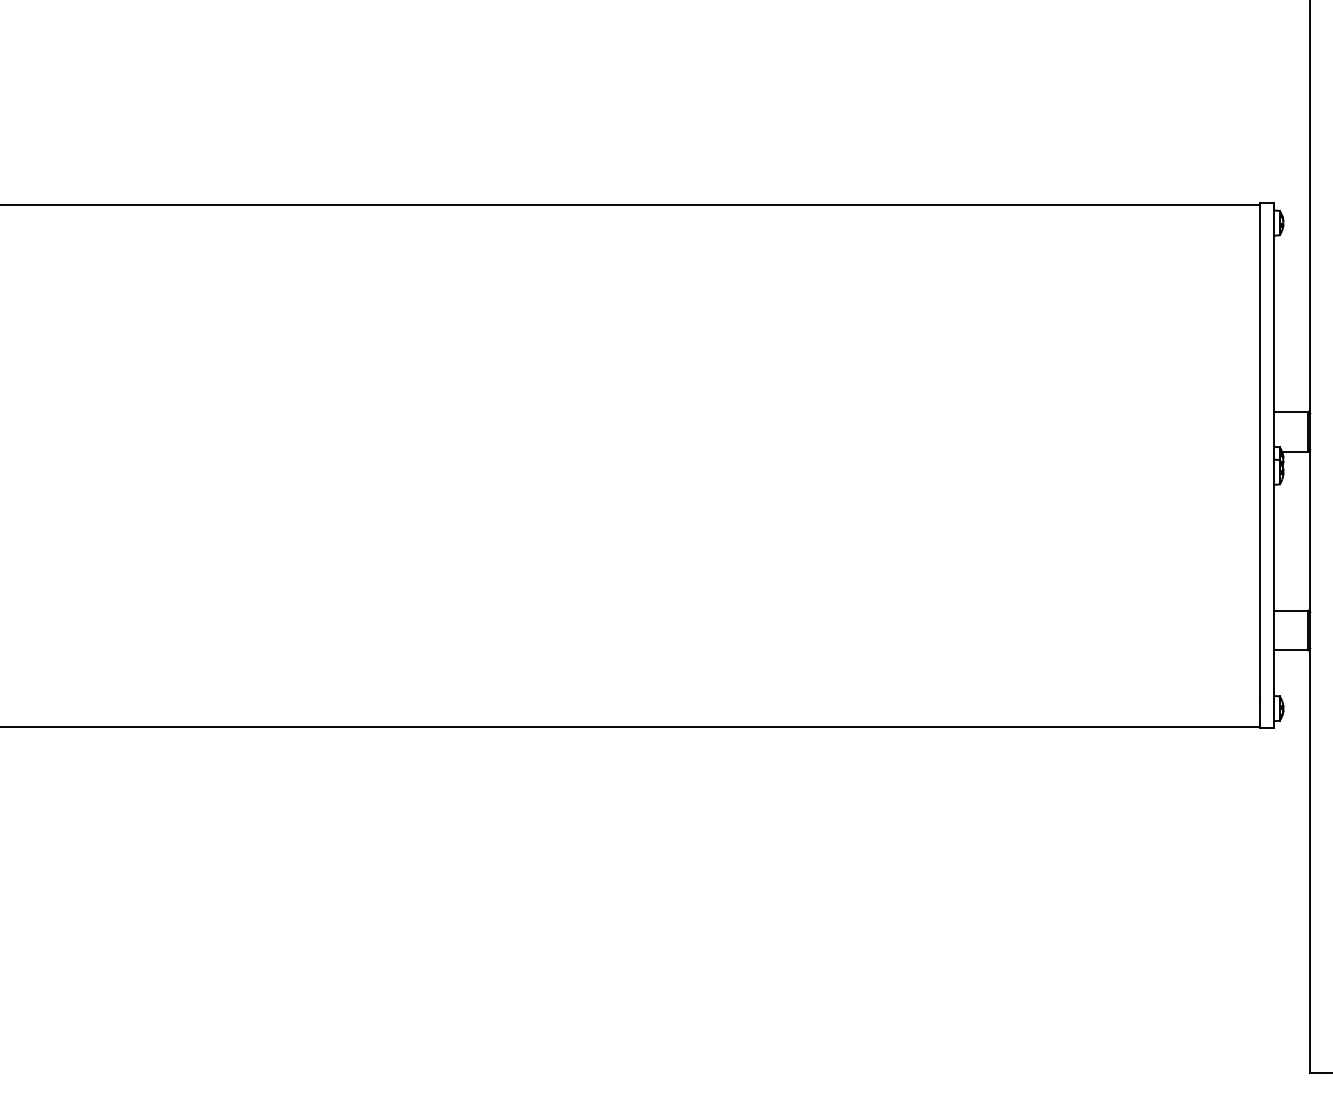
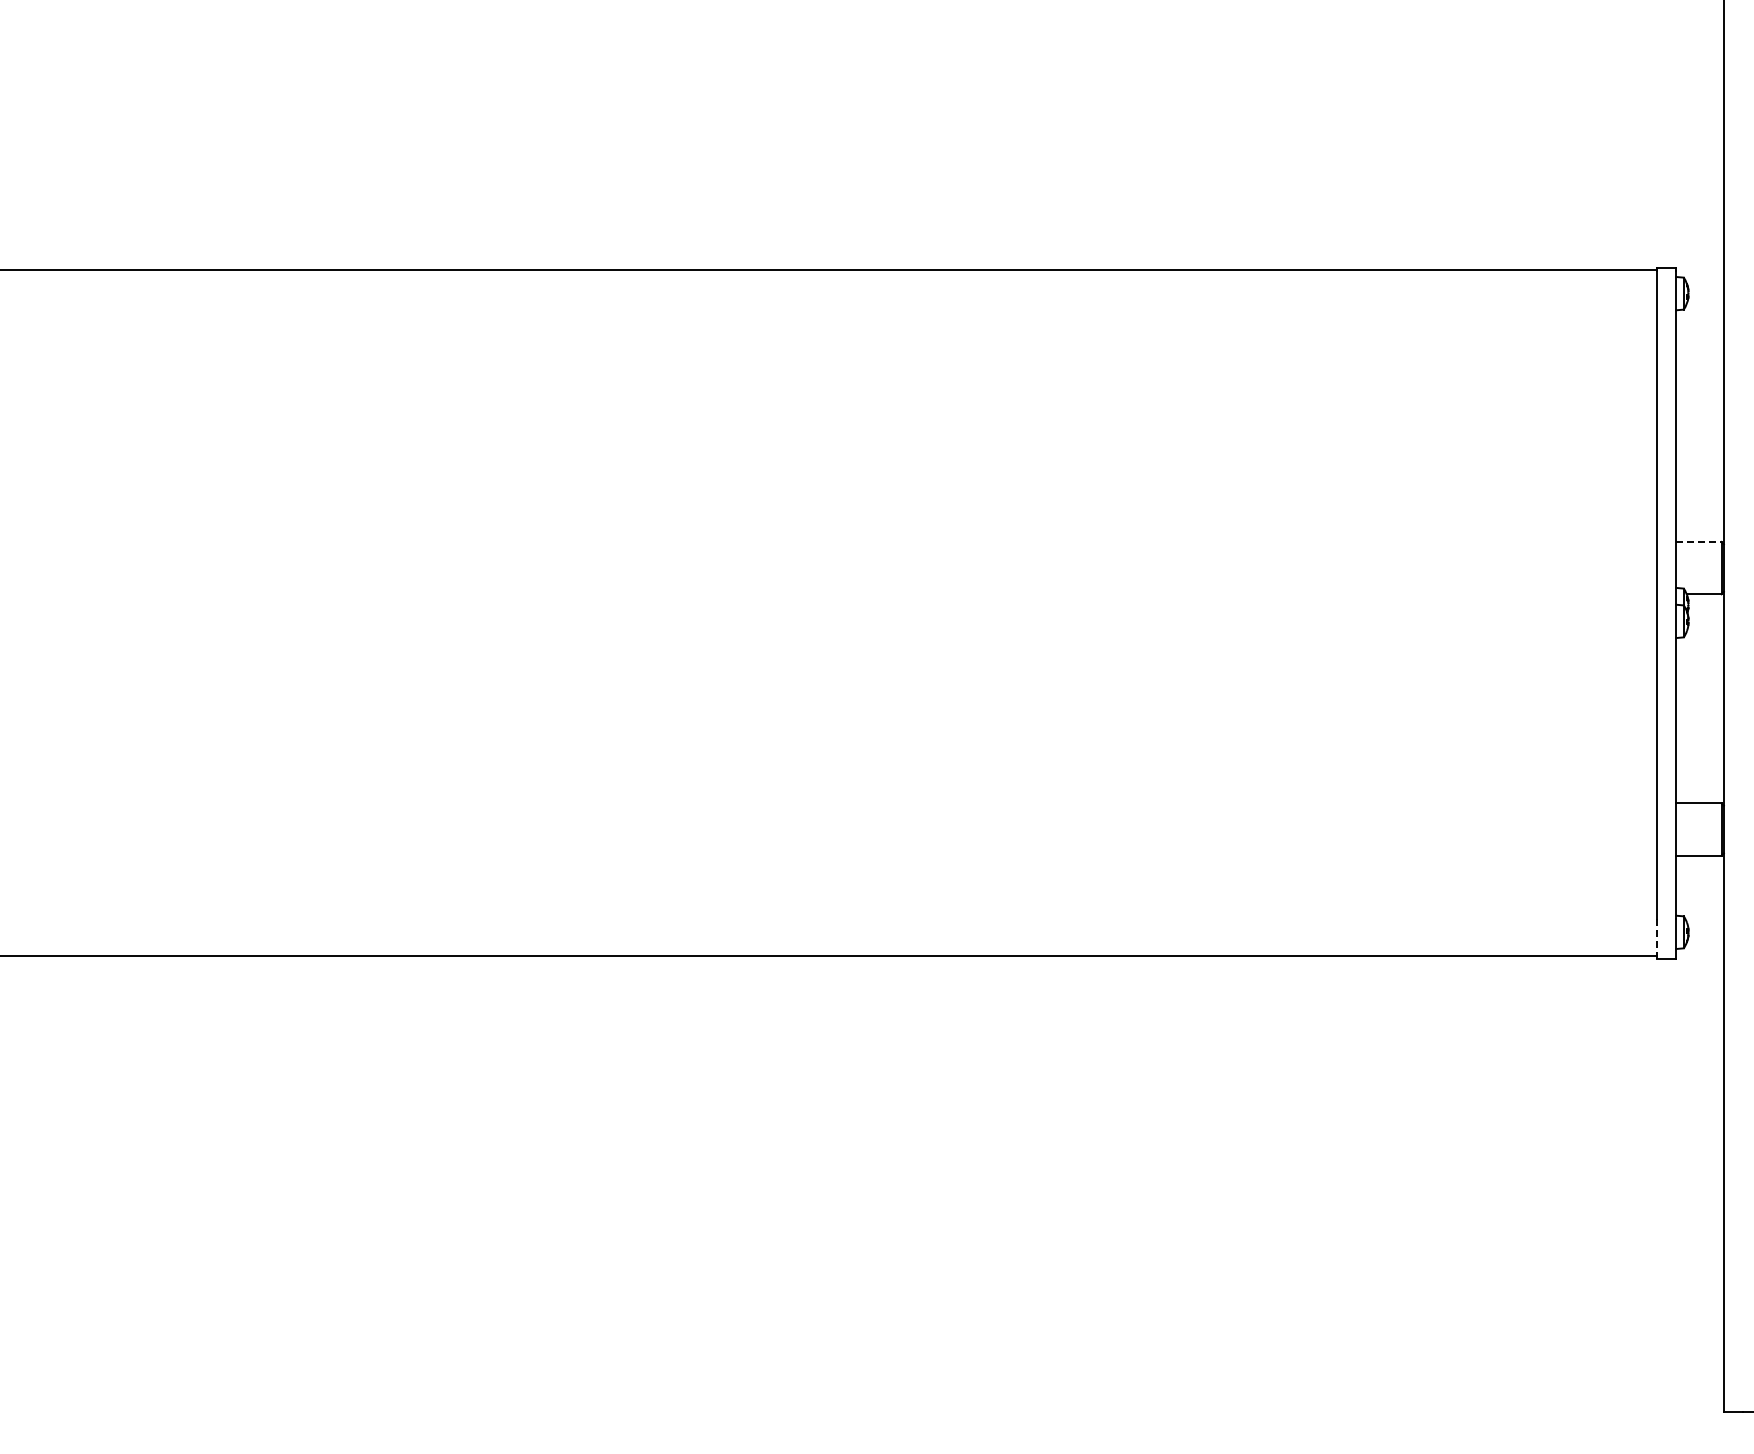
line: (1290, 411) -> (1698, 541), solid -> dashed
line: (1259, 713) -> (1657, 938), solid -> dashed

